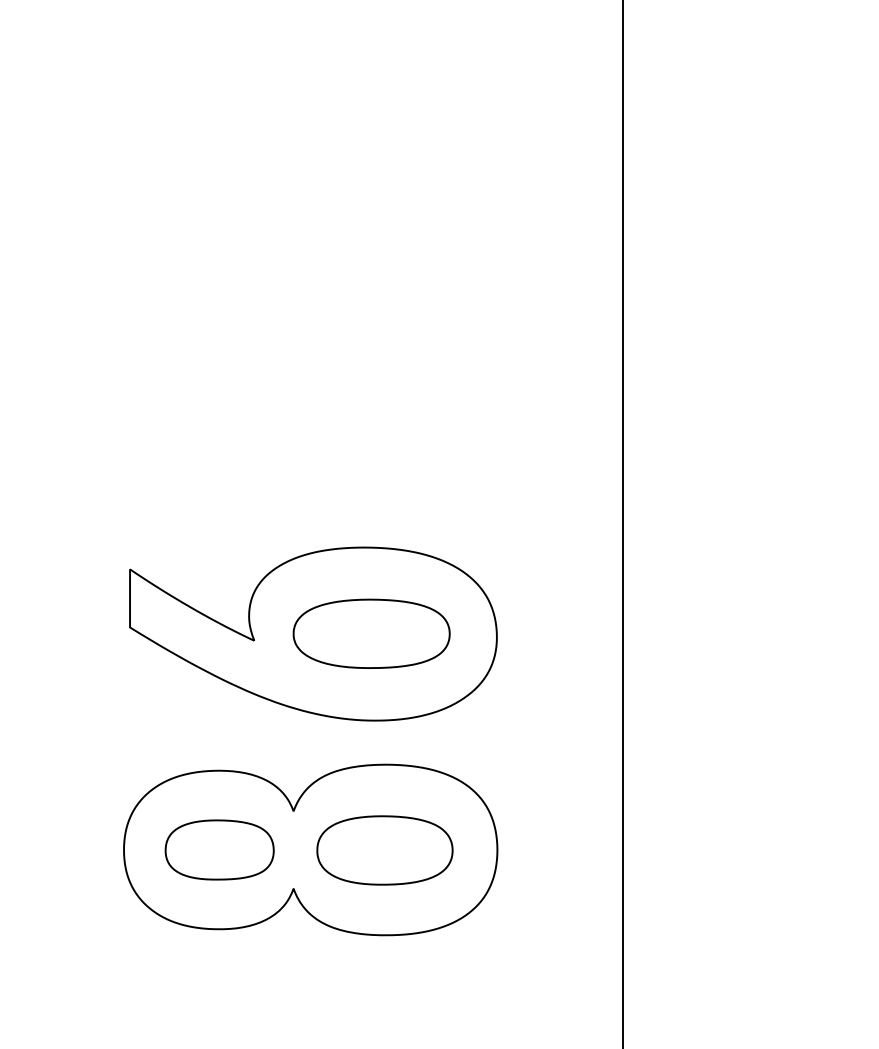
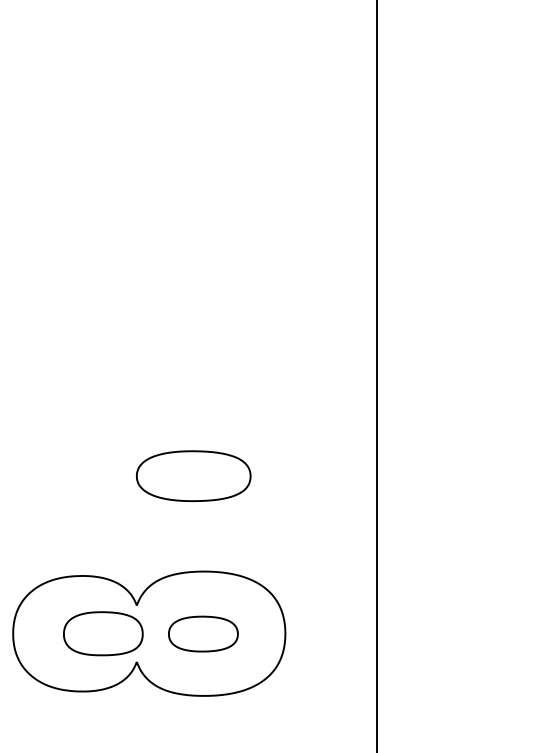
part: (313, 633) -> (151, 475), removed
part: (219, 849) -> (103, 633), moved
part: (384, 850) -> (203, 634), size x0.7

